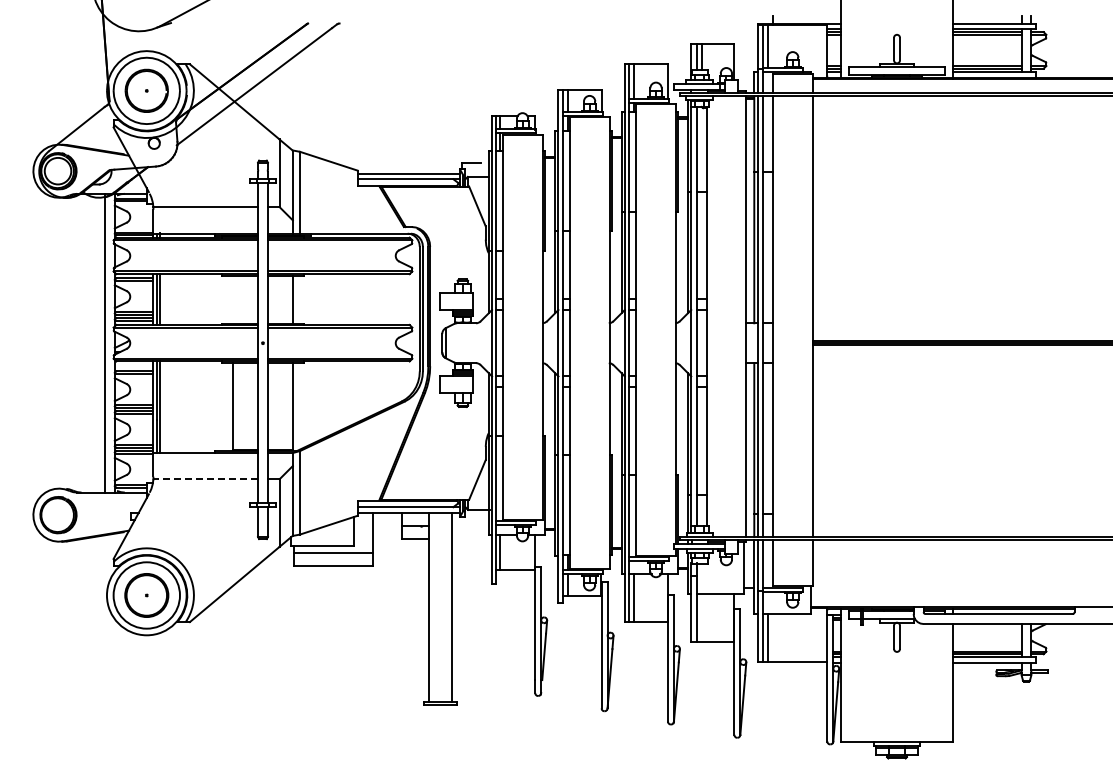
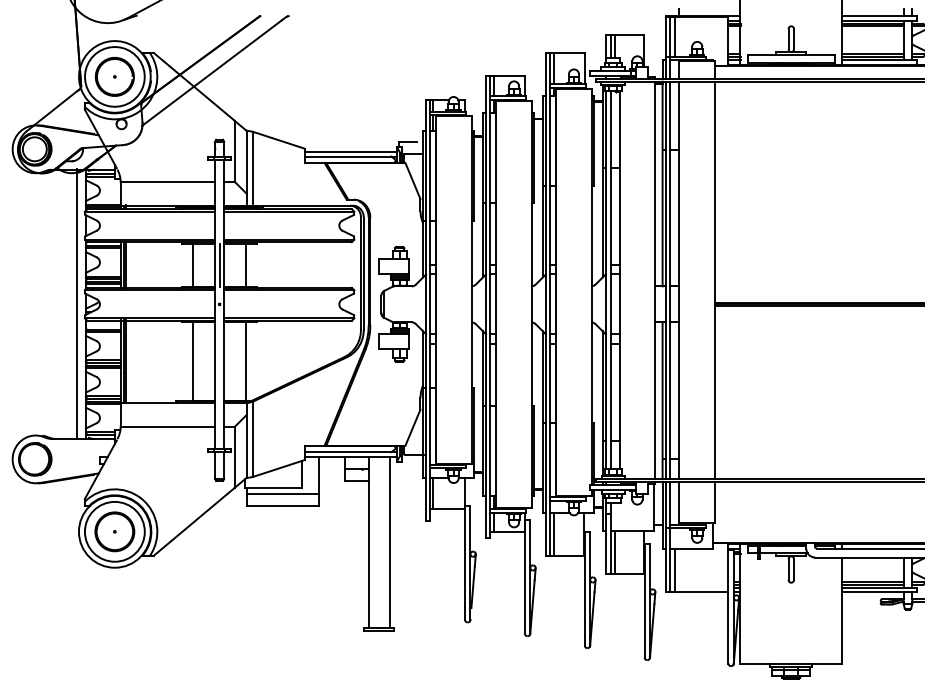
line: (233, 299) -> (193, 264), added
line: (262, 299) -> (219, 264), added
line: (205, 479) -> (167, 427), dashed -> solid
line: (701, 617) -> (614, 551), added

